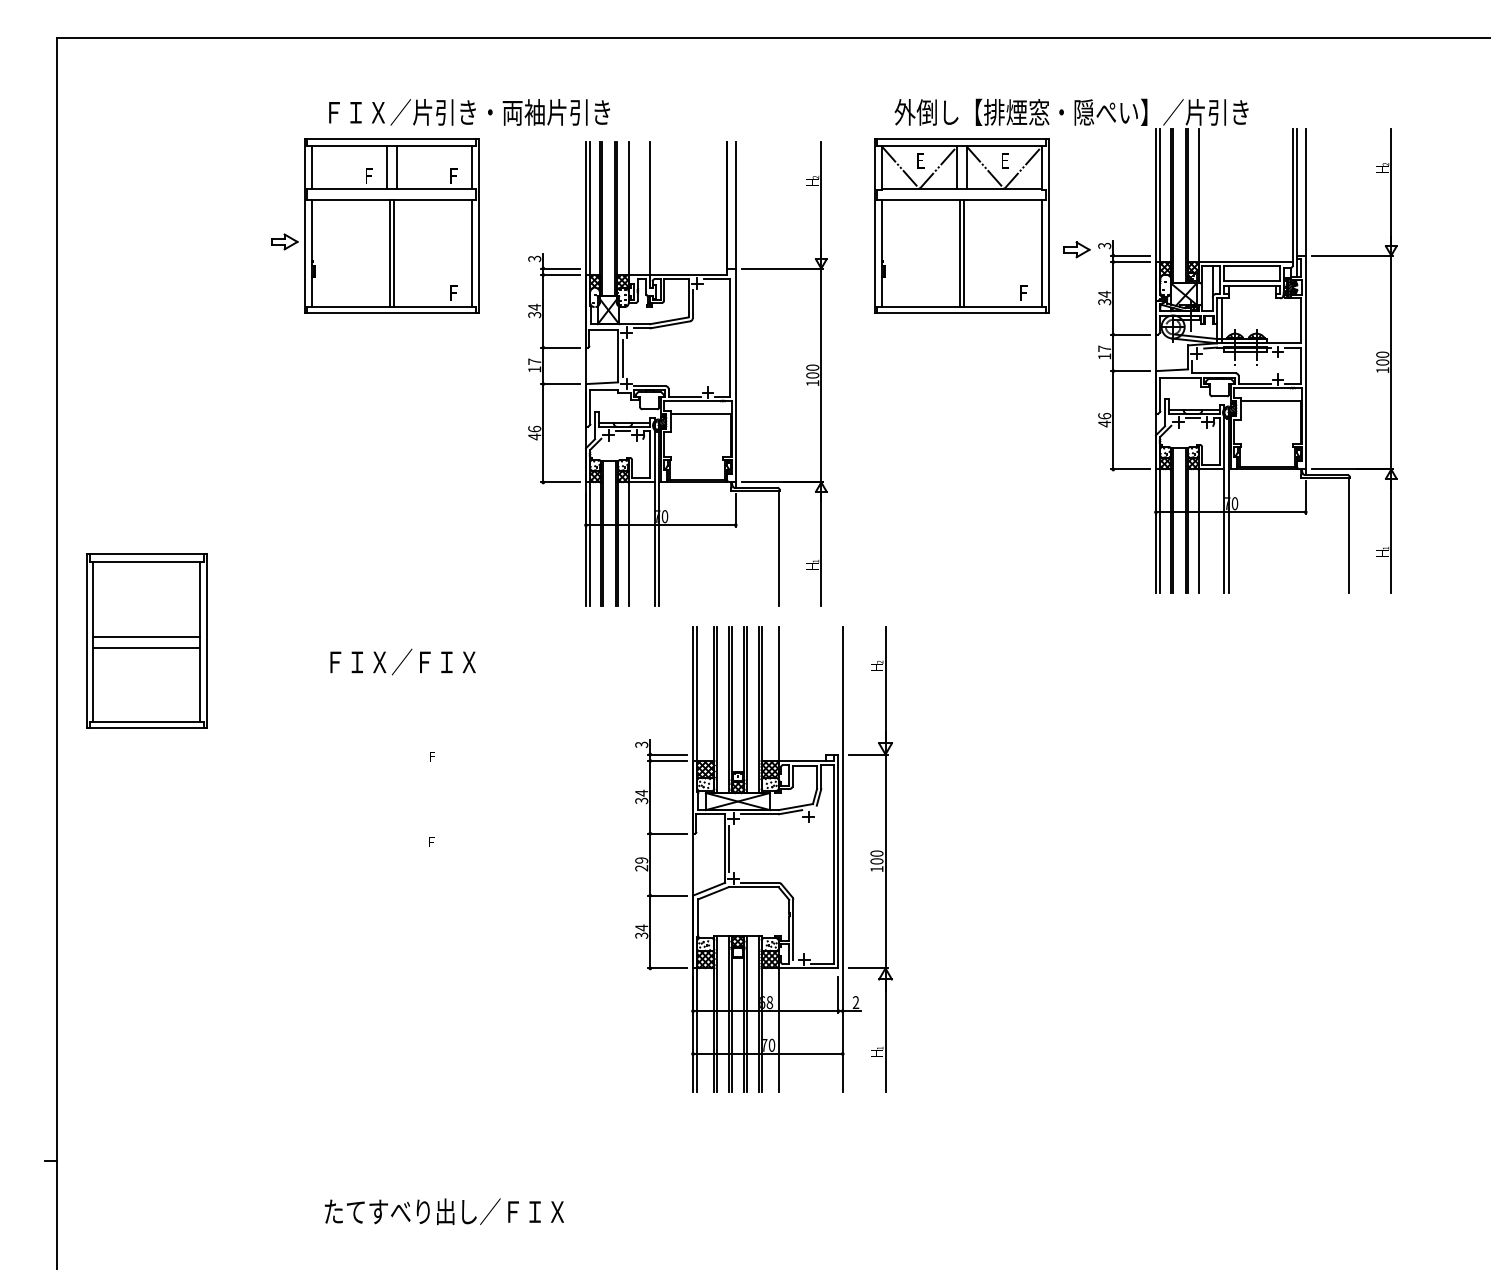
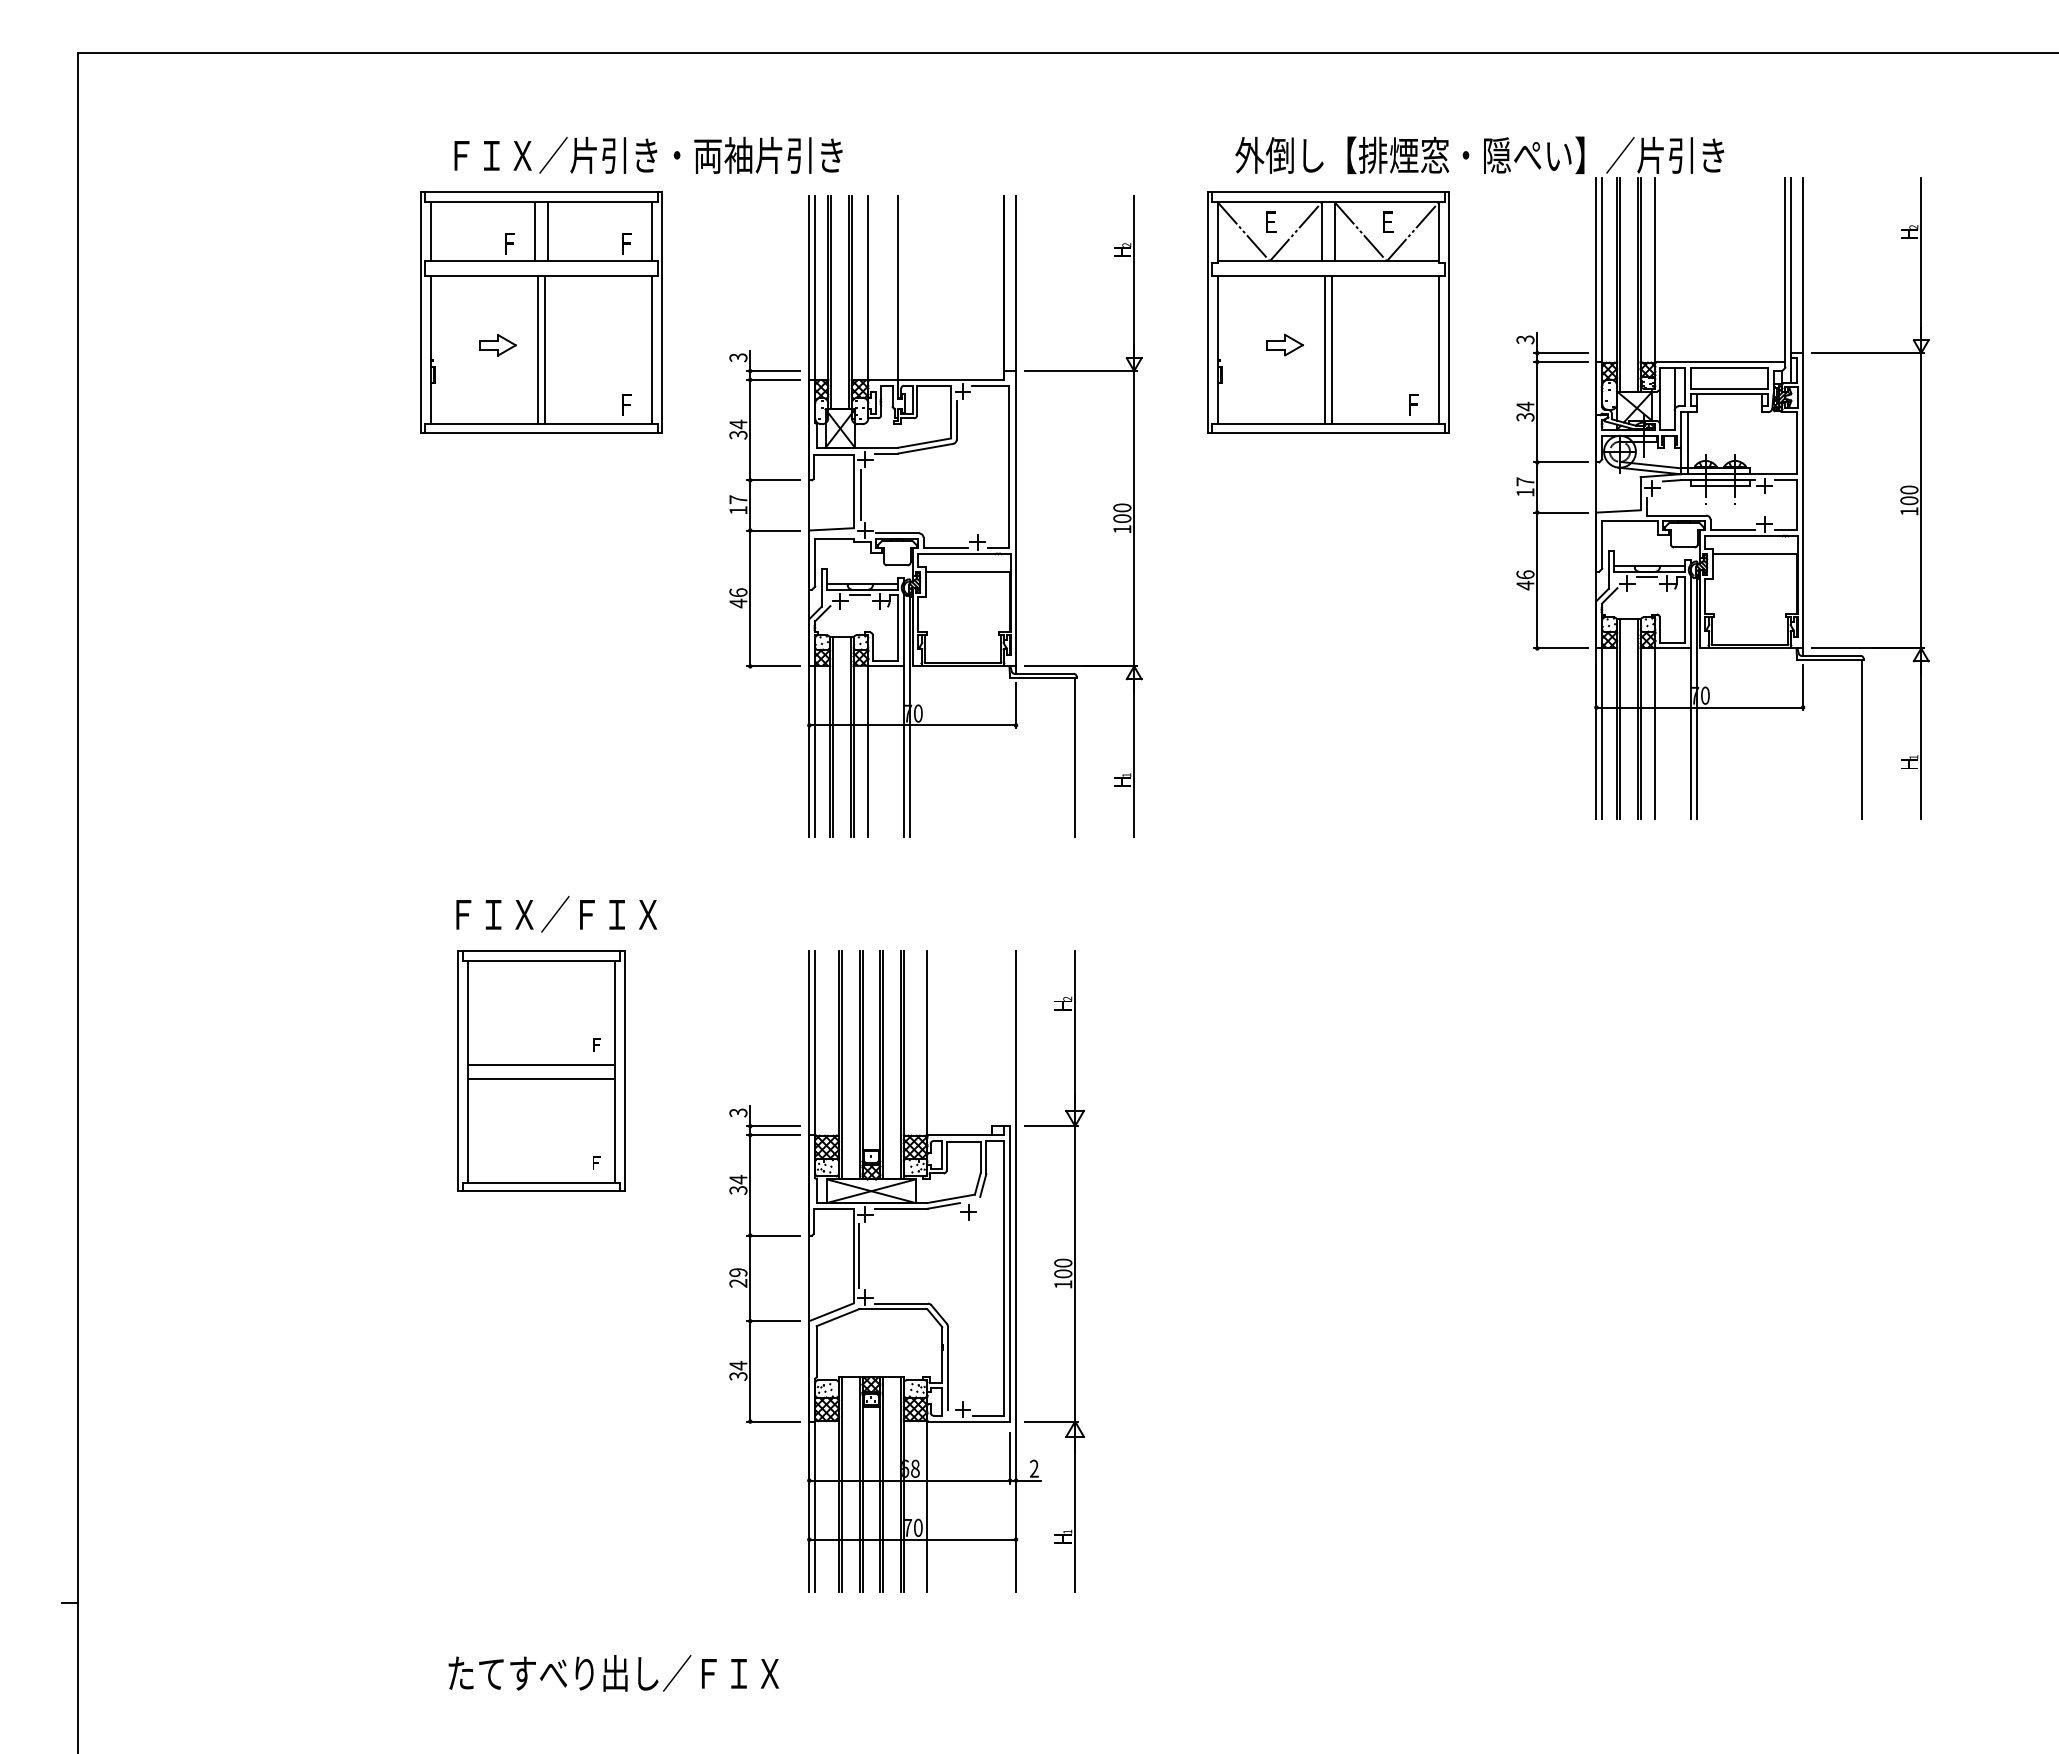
part: (284, 241) -> (497, 344), moved
part: (1076, 249) -> (1284, 344), moved
part: (146, 640) -> (540, 1069), moved
part: (763, 859) -> (906, 1271), moved

